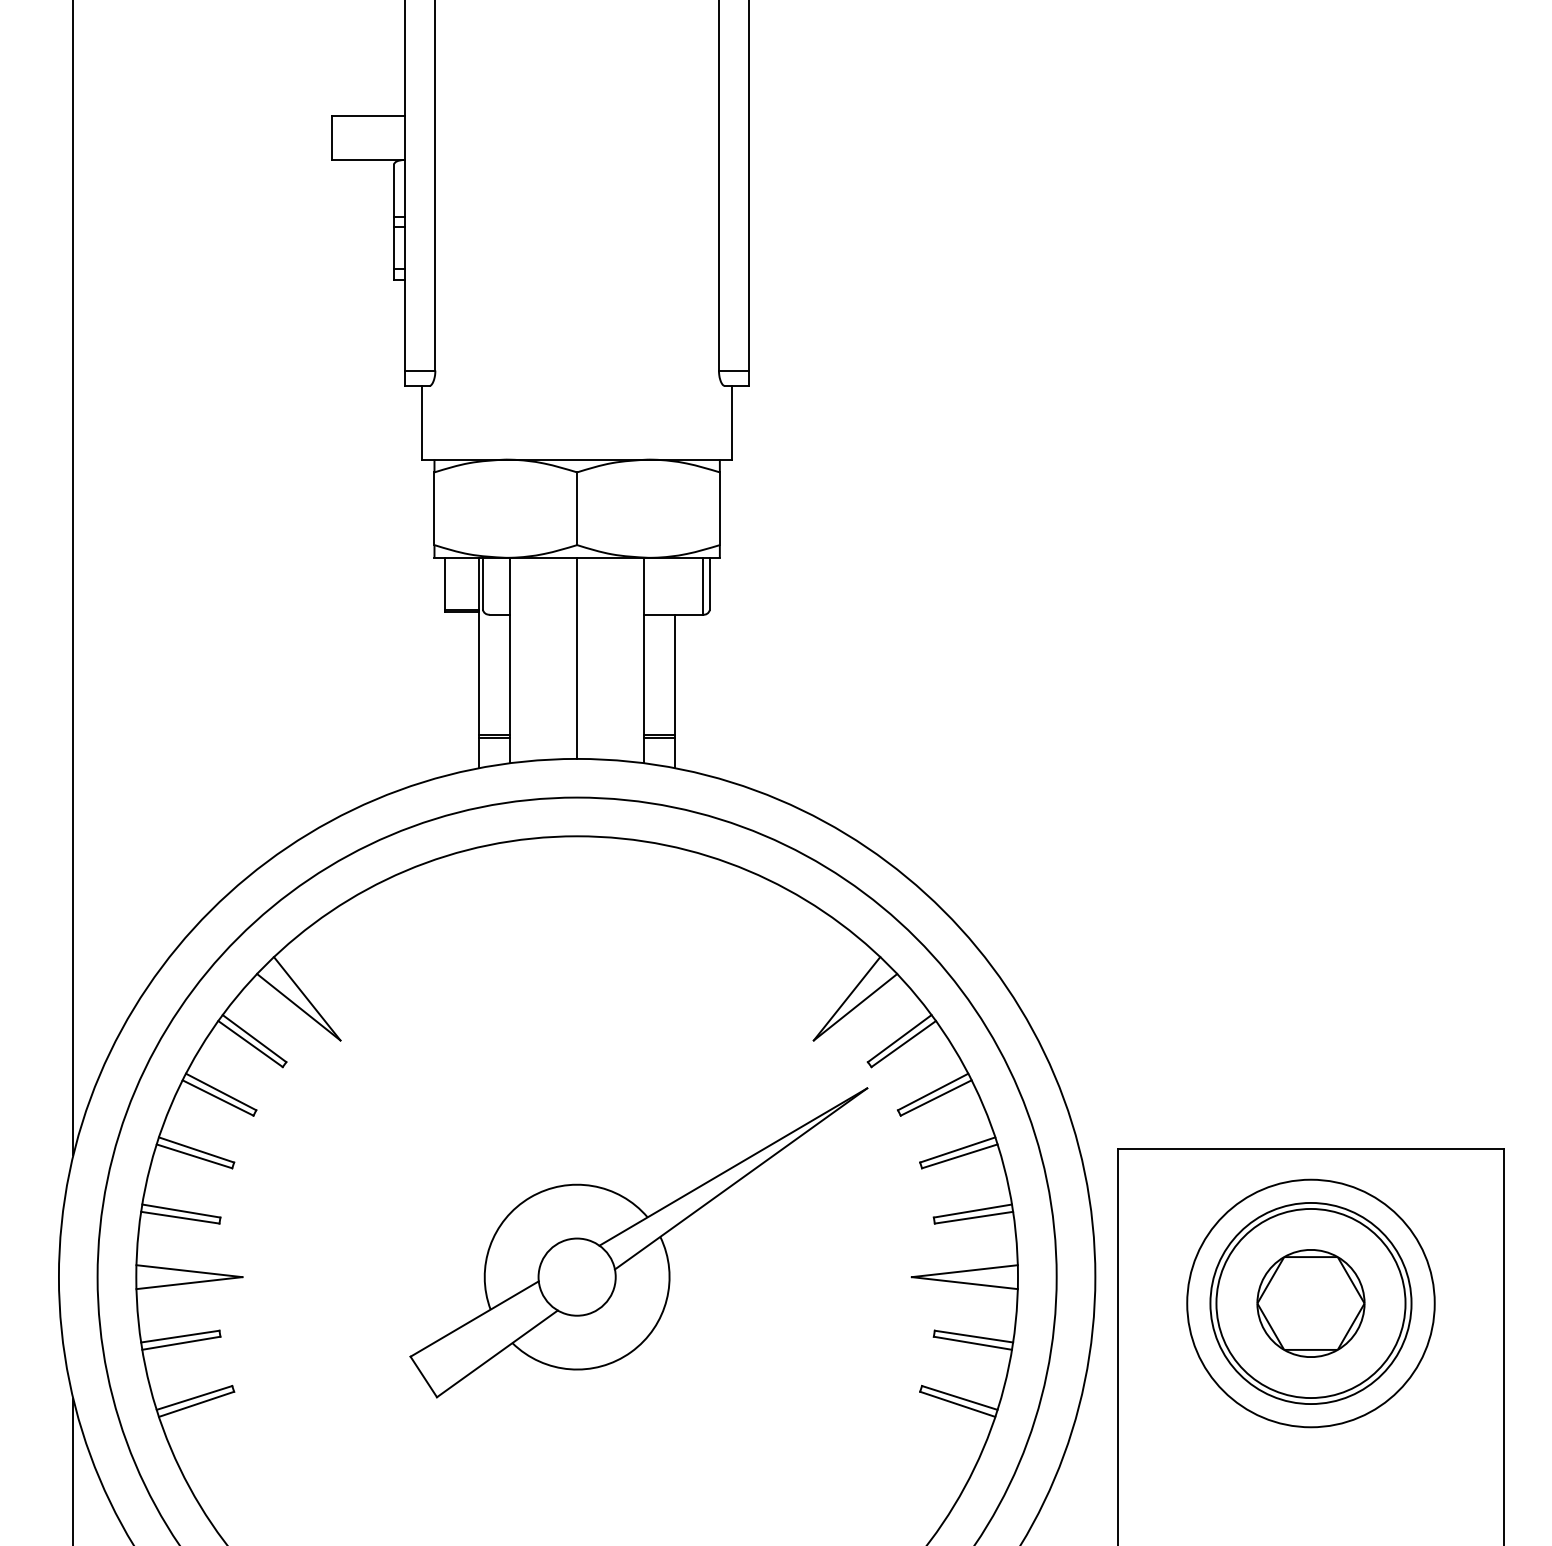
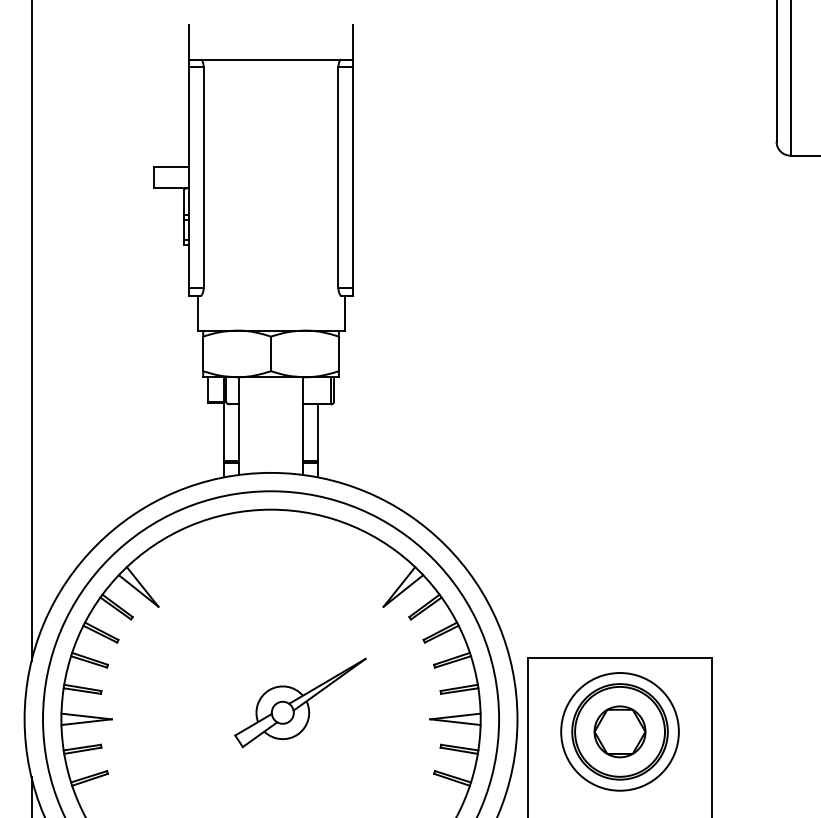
line: (578, 657) -> (271, 424), removed
part: (639, 1241) -> (300, 702), size x0.6

